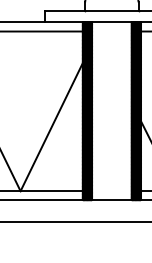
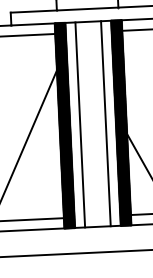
line: (100, 111) -> (79, 125), added
line: (122, 111) -> (105, 124), added

